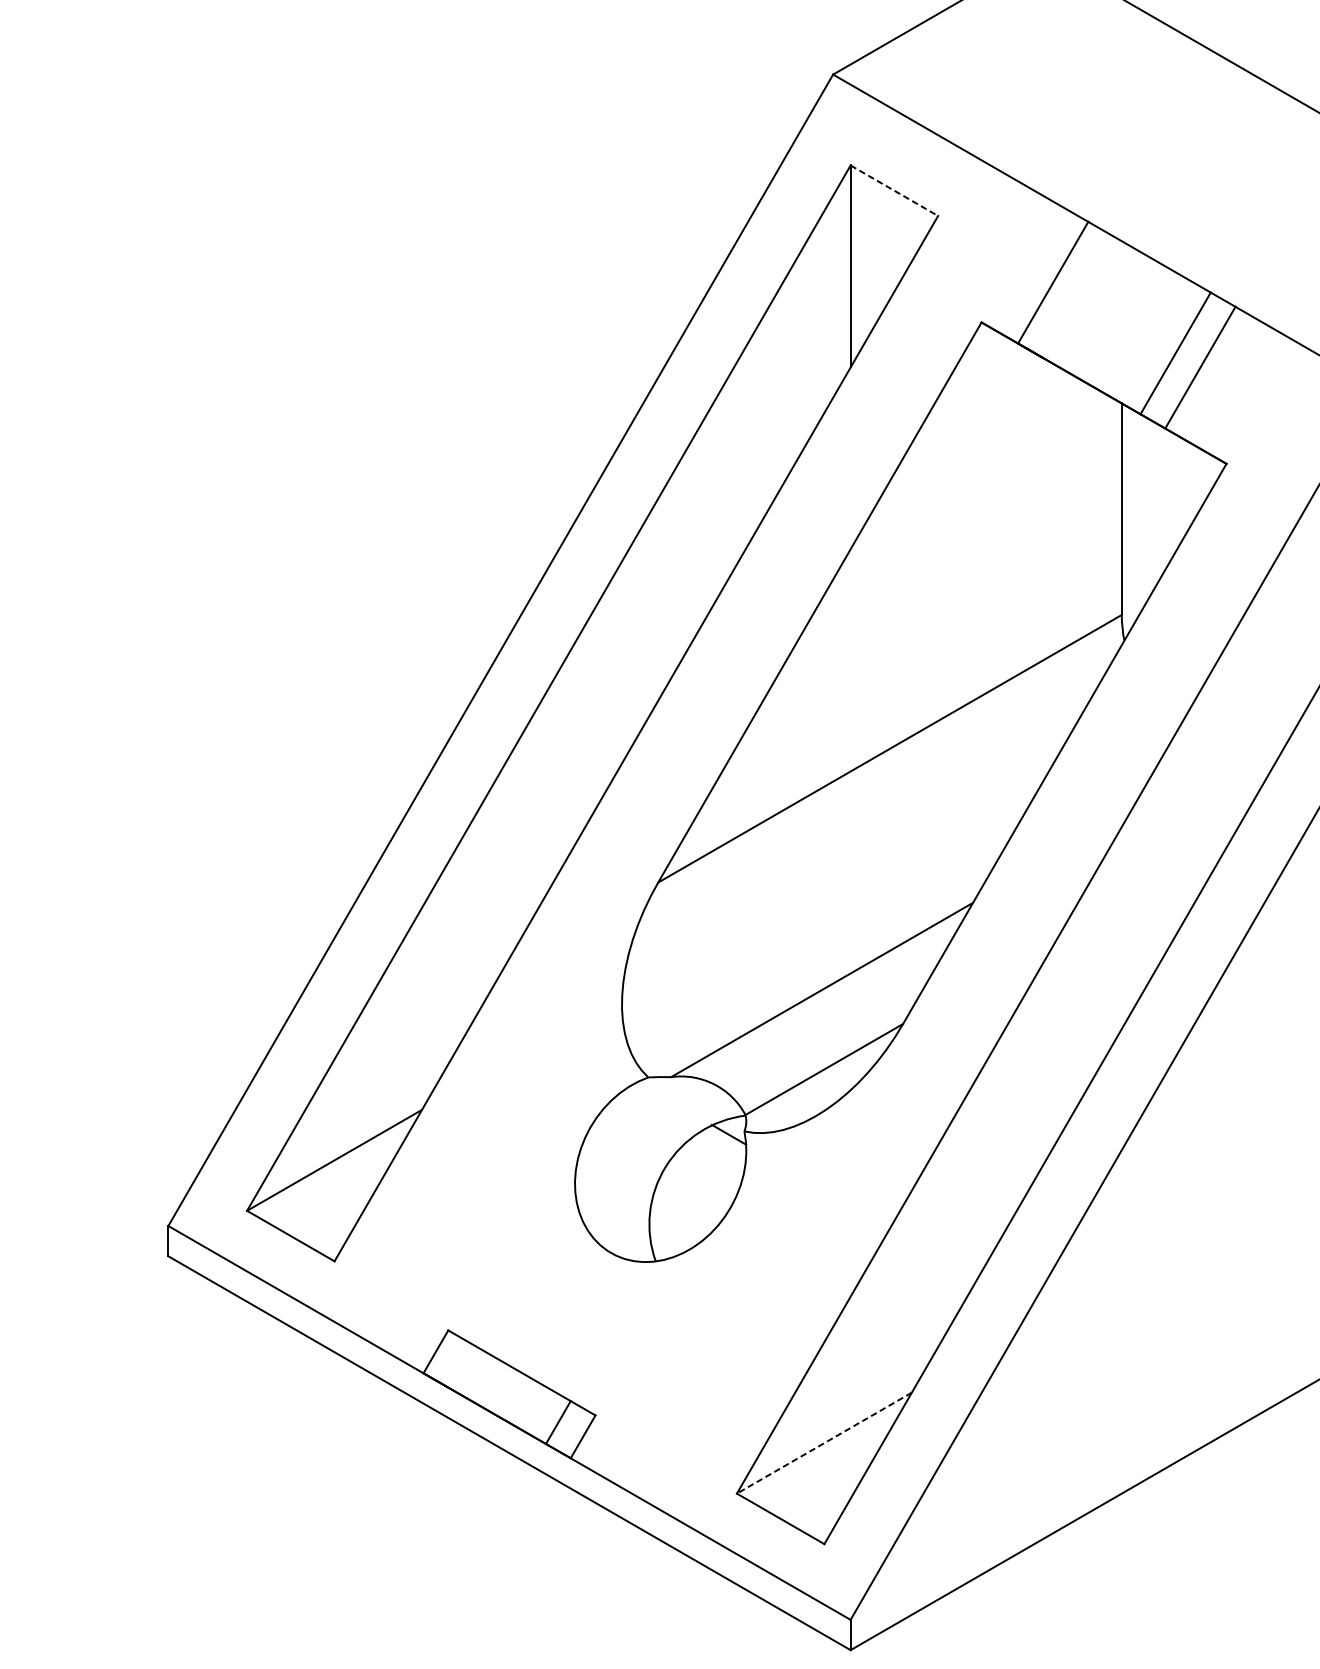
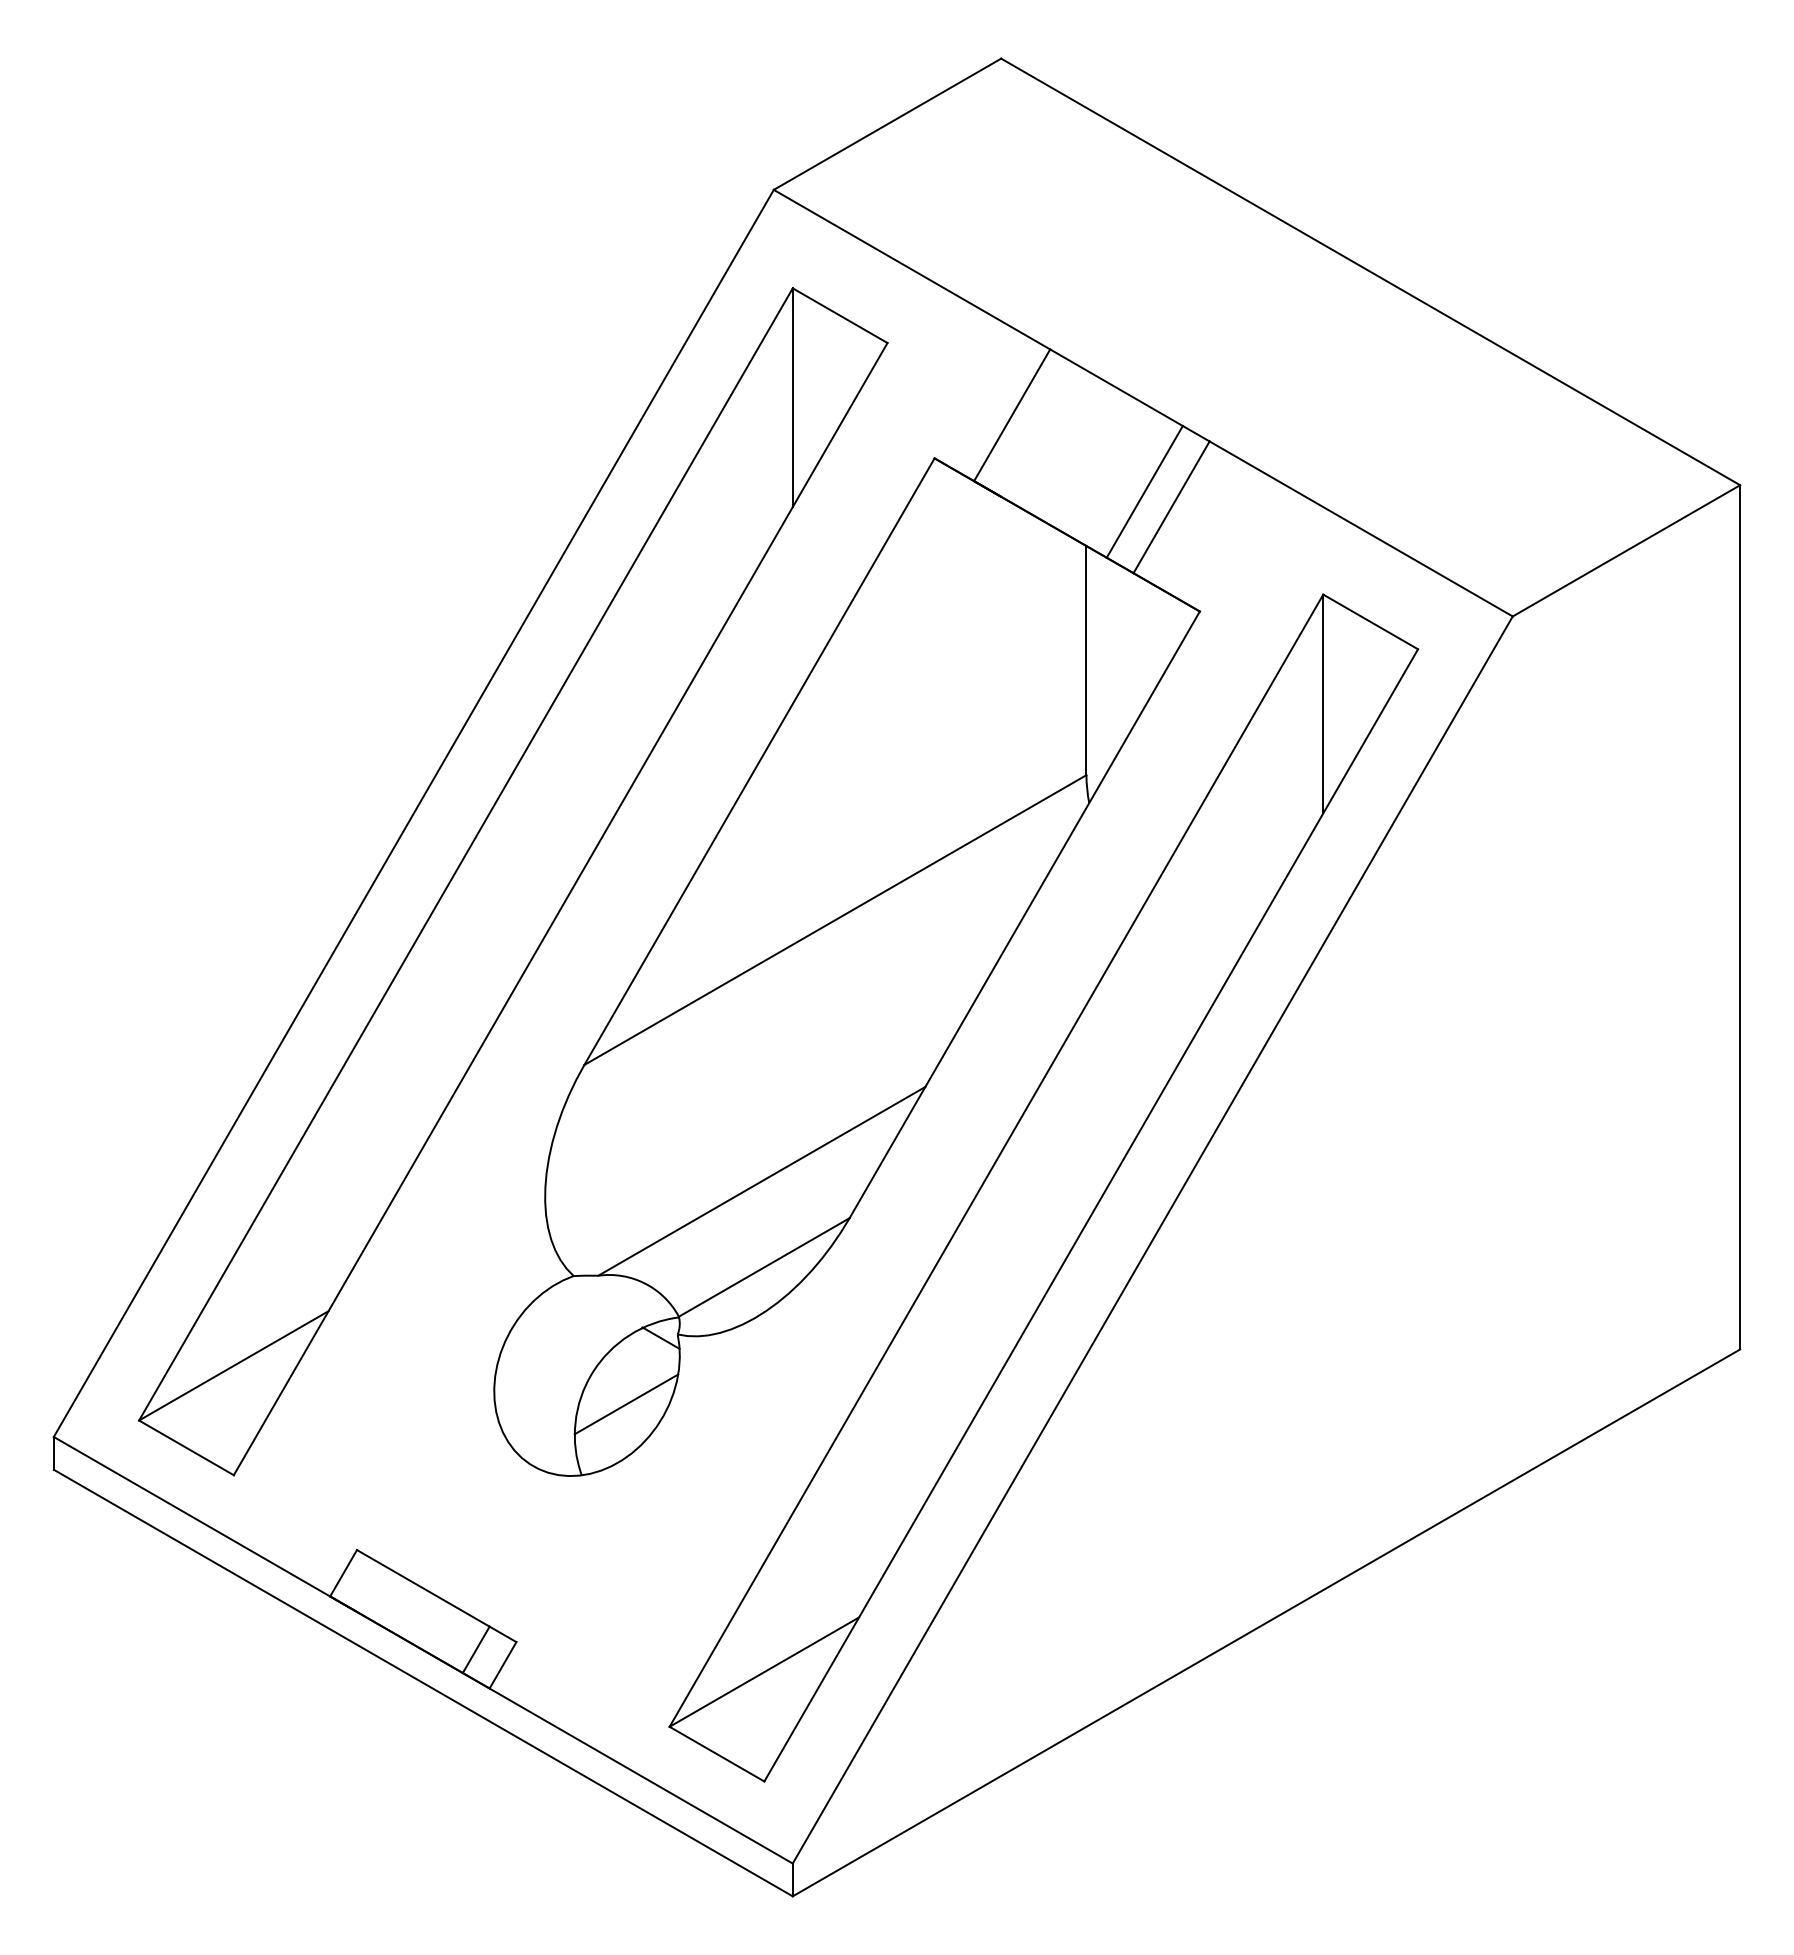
line: (894, 190) -> (840, 315), dashed -> solid
line: (697, 1196) -> (626, 1404), added
line: (823, 1443) -> (763, 1672), dashed -> solid

